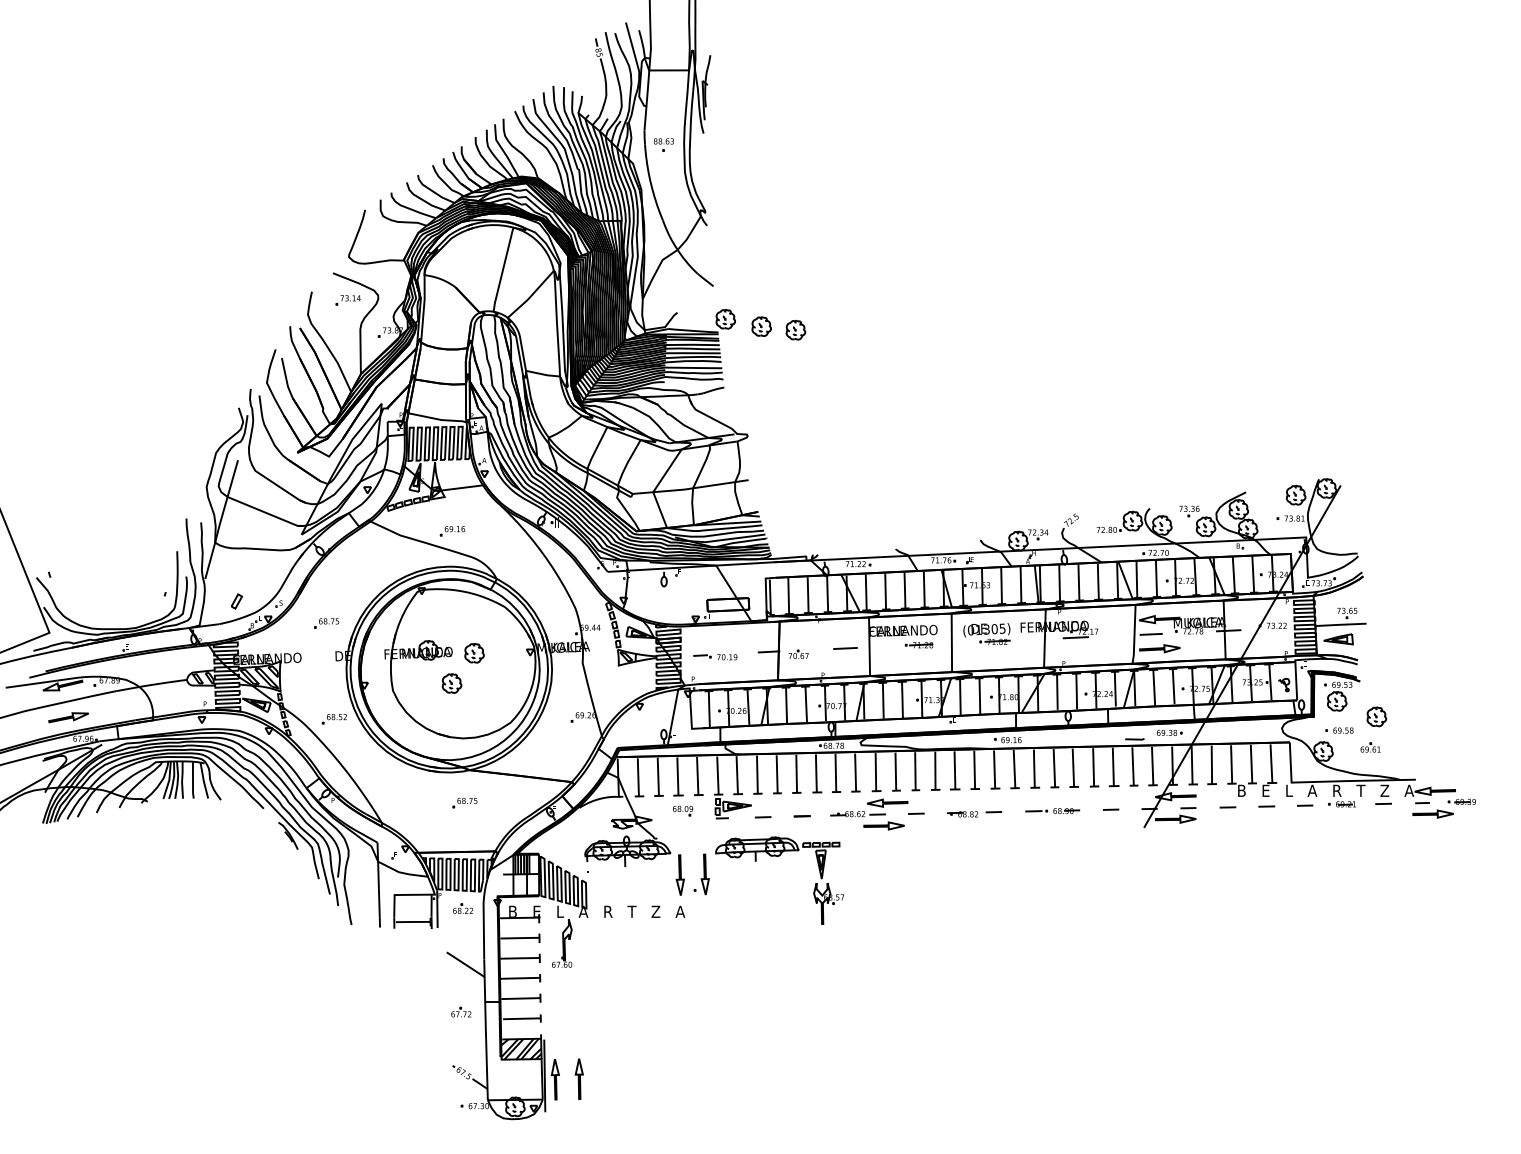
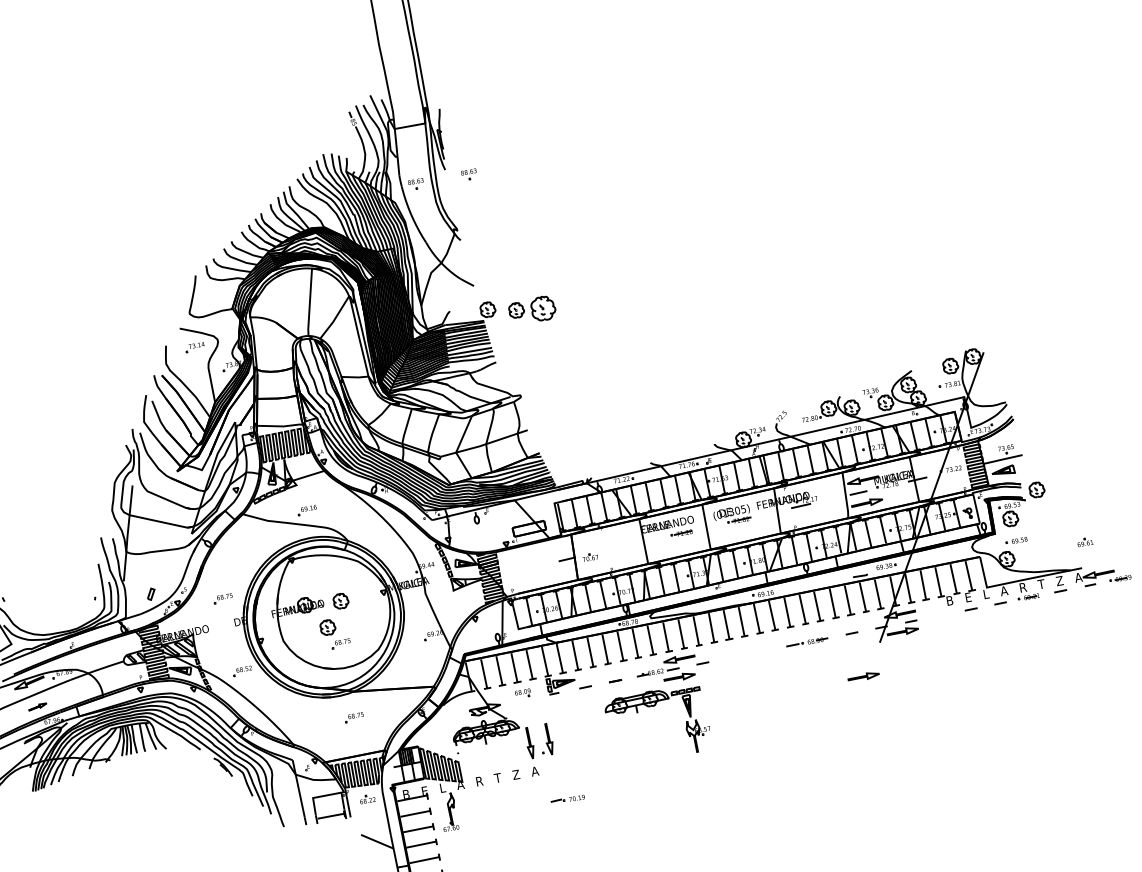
part: (732, 144) -> (468, 174), added
part: (795, 329) -> (542, 307), size x1.6
line: (845, 648) -> (625, 546), removed
part: (715, 657) -> (568, 800), moved
part: (464, 707) -> (340, 644), added
part: (1376, 716) -> (1036, 489), moved
part: (68, 717) -> (37, 706), size x0.6
part: (1370, 747) -> (1085, 542), moved
line: (1227, 807) -> (941, 615), removed
part: (1432, 813) -> (863, 676), moved
part: (974, 814) -> (747, 655), removed
part: (779, 856) -> (655, 705), moved

